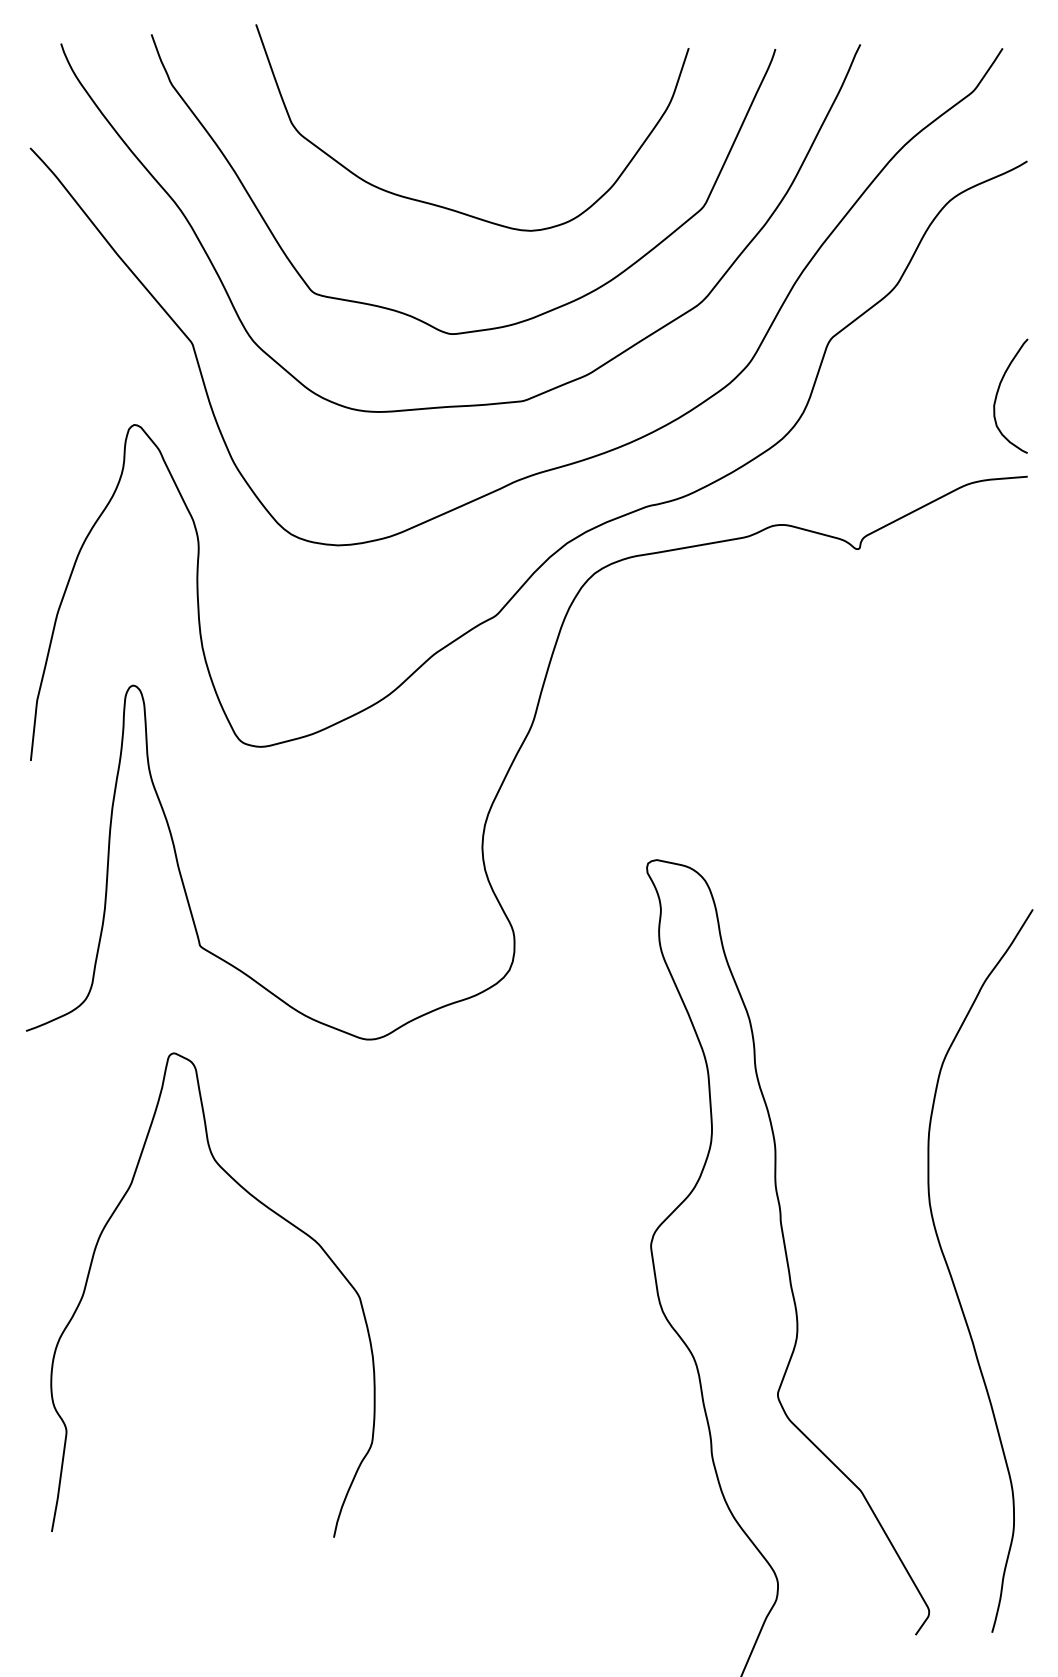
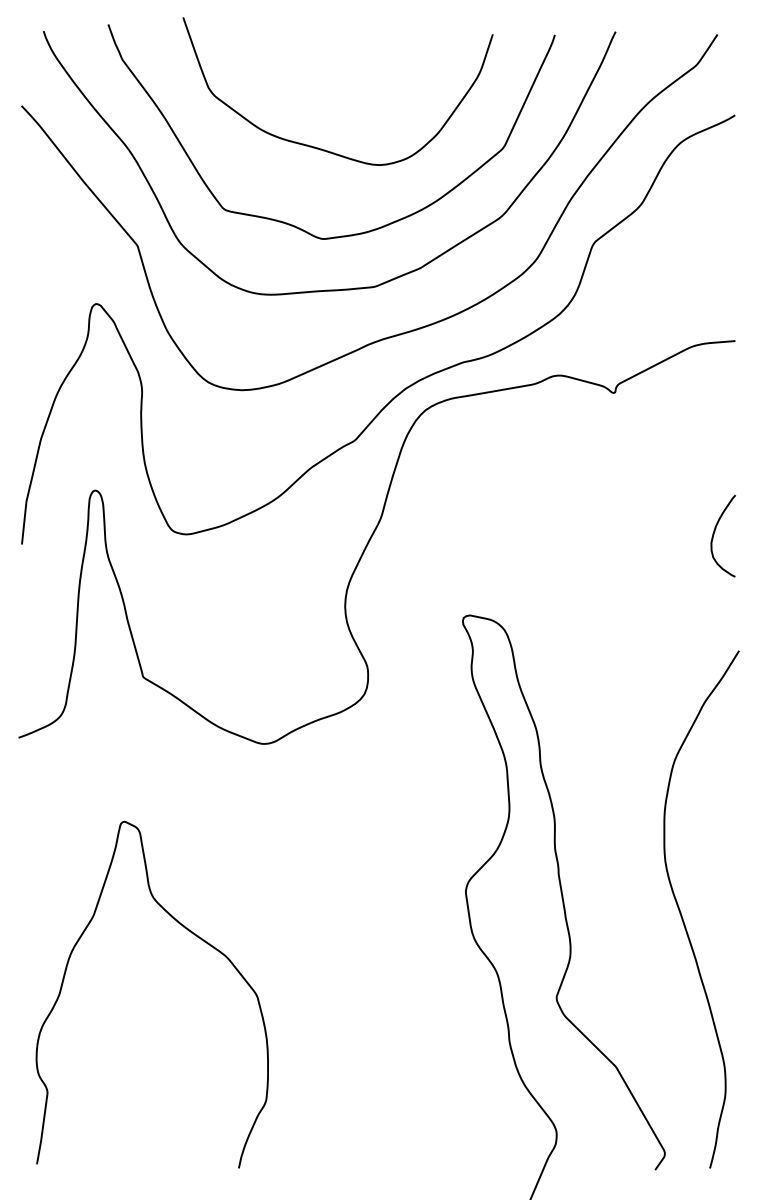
curve: (998, 392) -> (714, 533), moved
curve: (268, 1209) -> (192, 933), moved

